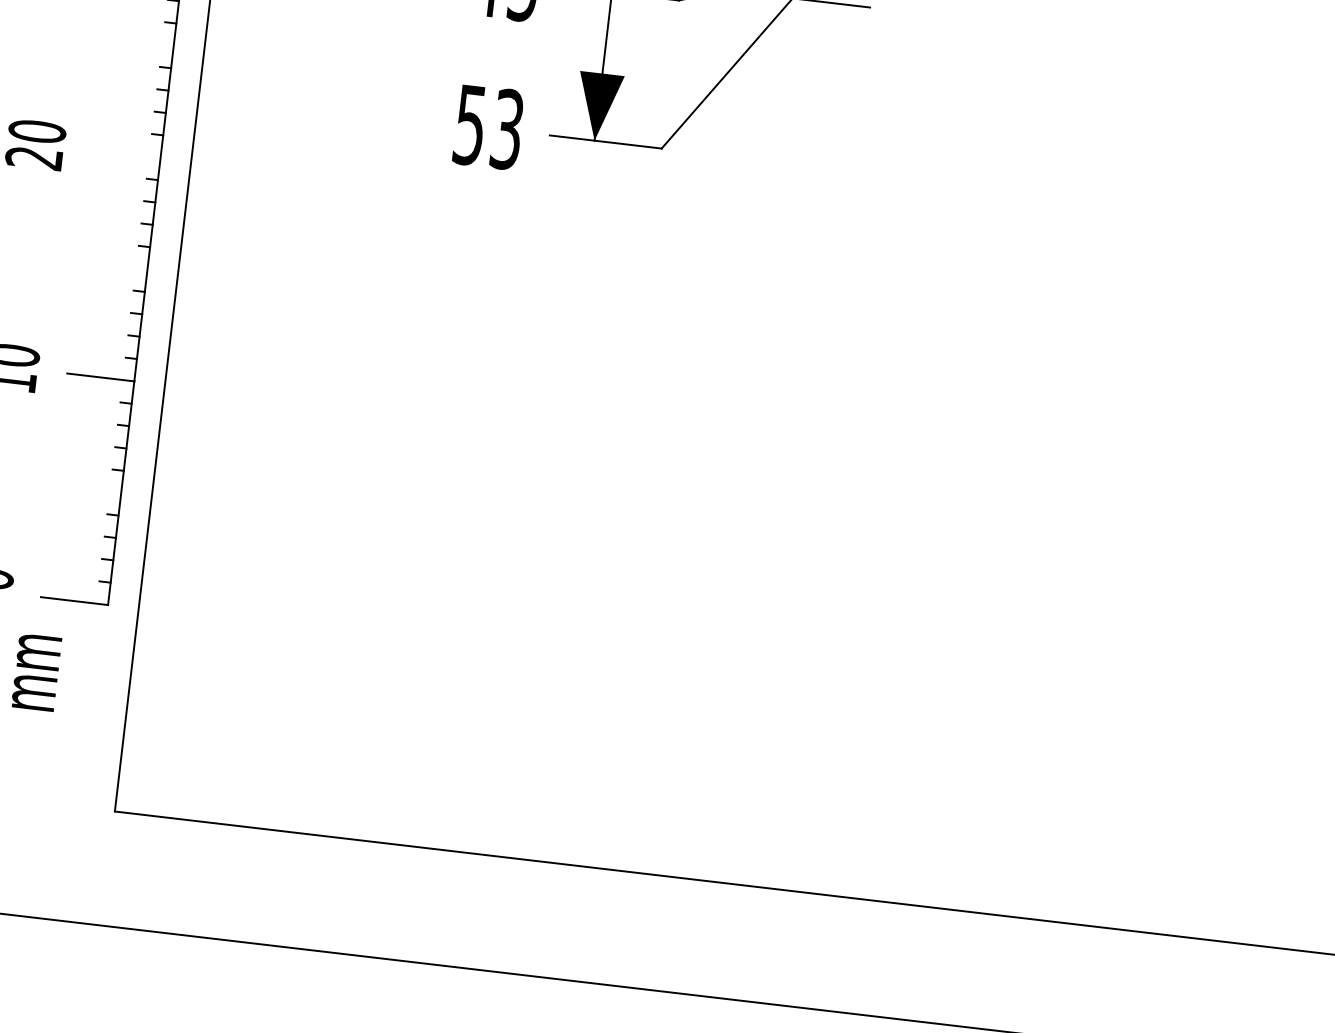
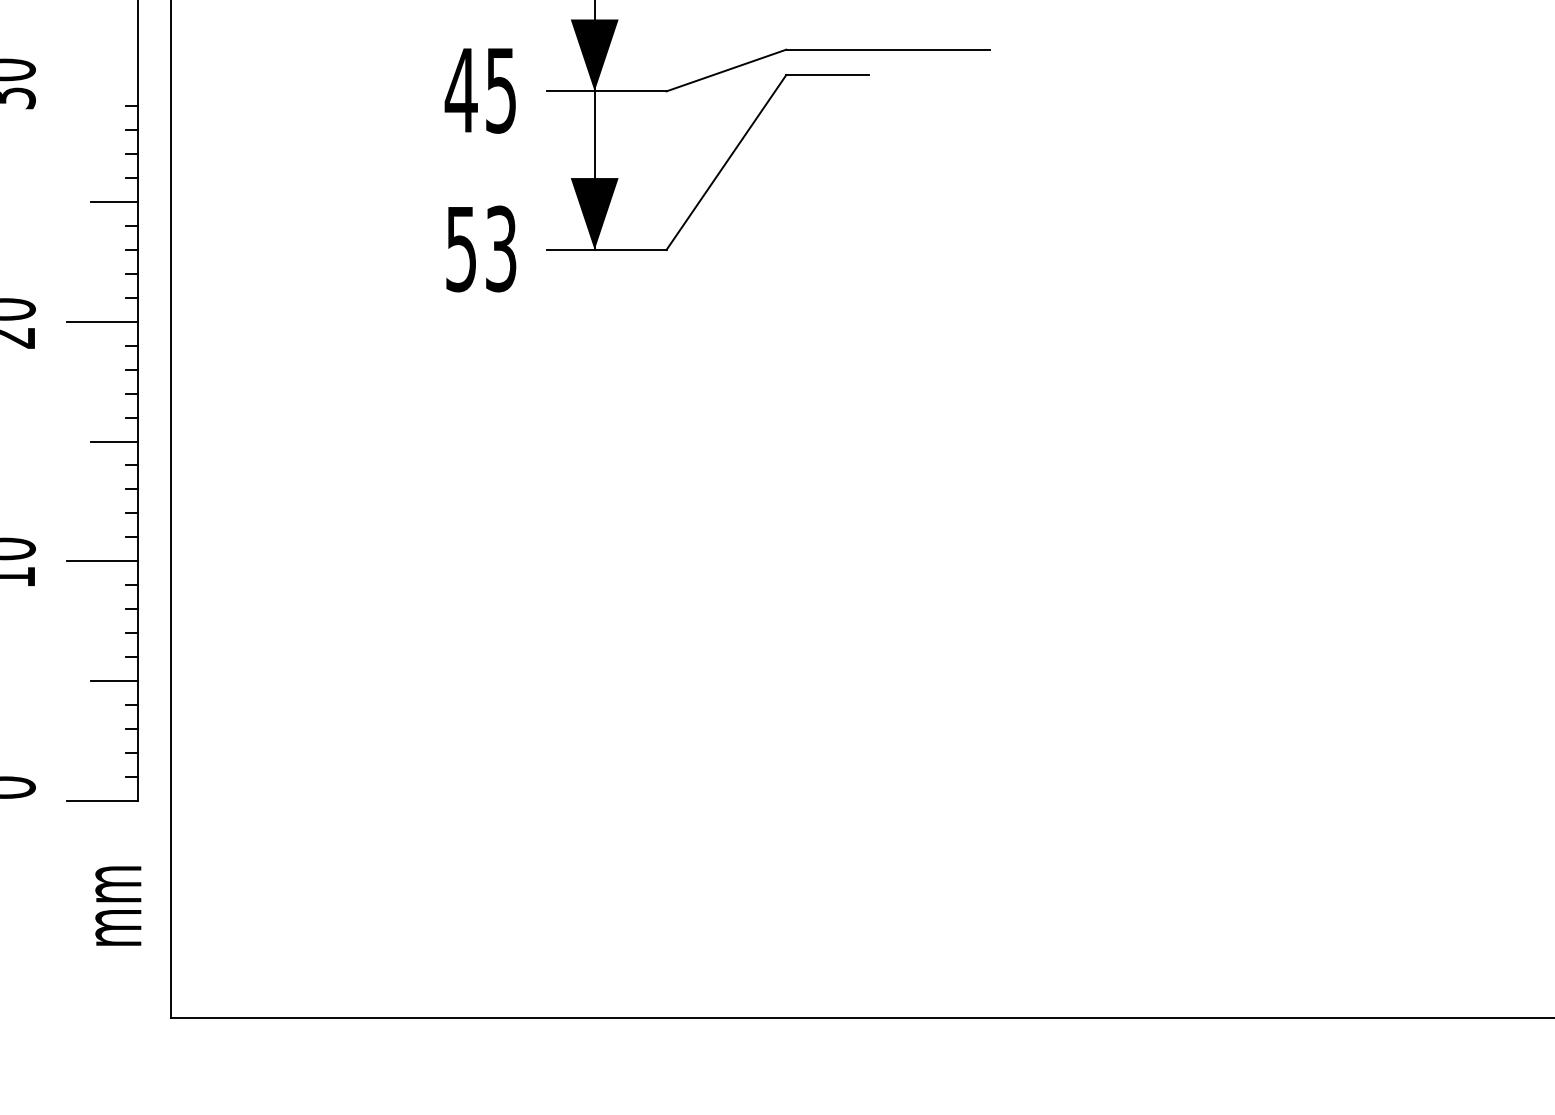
line: (151, 43) -> (114, 202), added
line: (127, 153) -> (102, 321), added
line: (125, 266) -> (114, 441), added
line: (98, 491) -> (114, 681), added
text: (36, 672) -> (118, 905), moved

